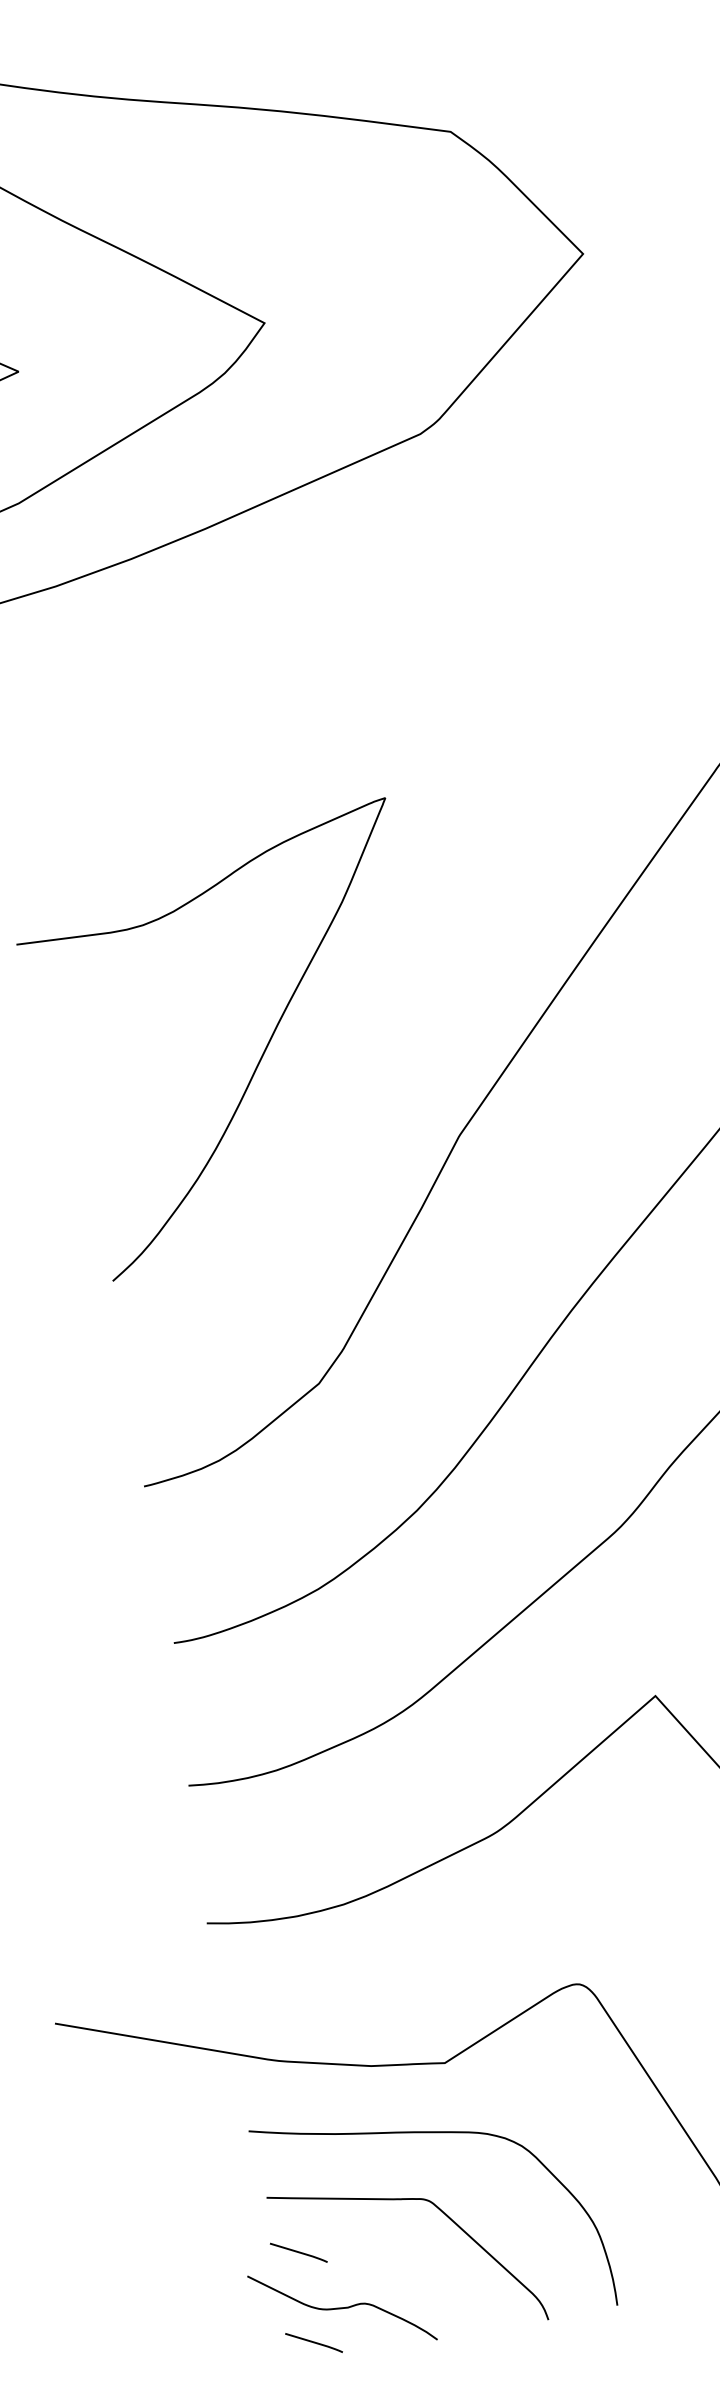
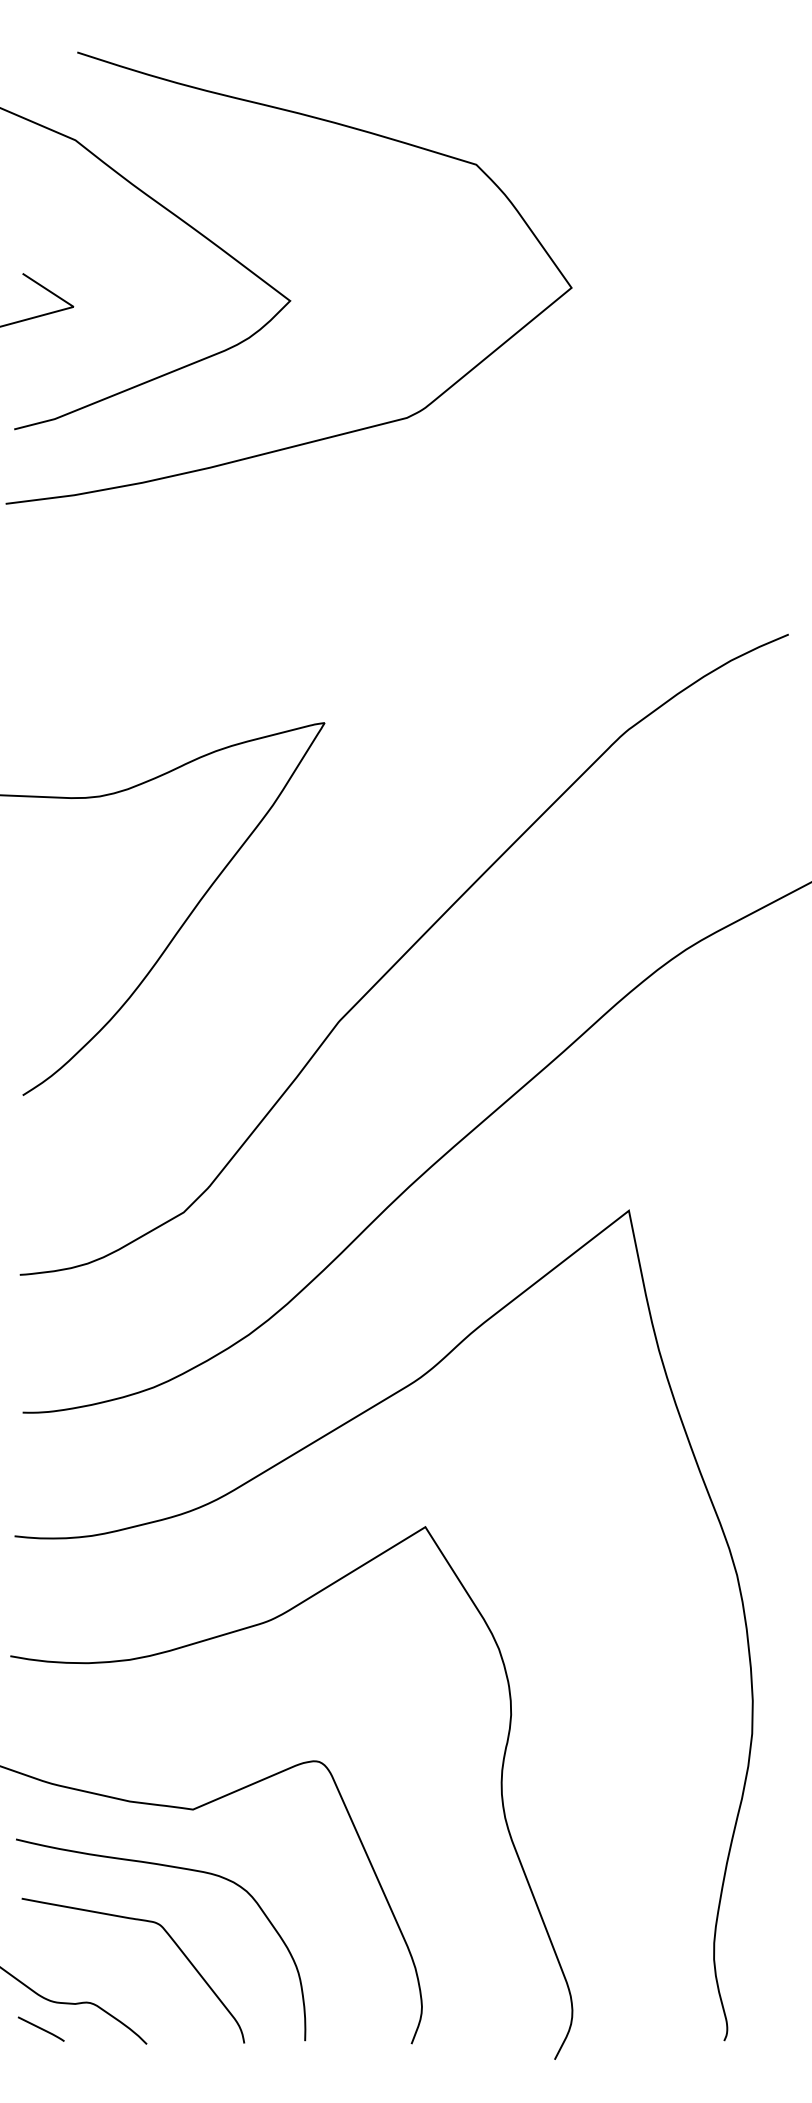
line: (297, 2252) -> (40, 1949), removed

